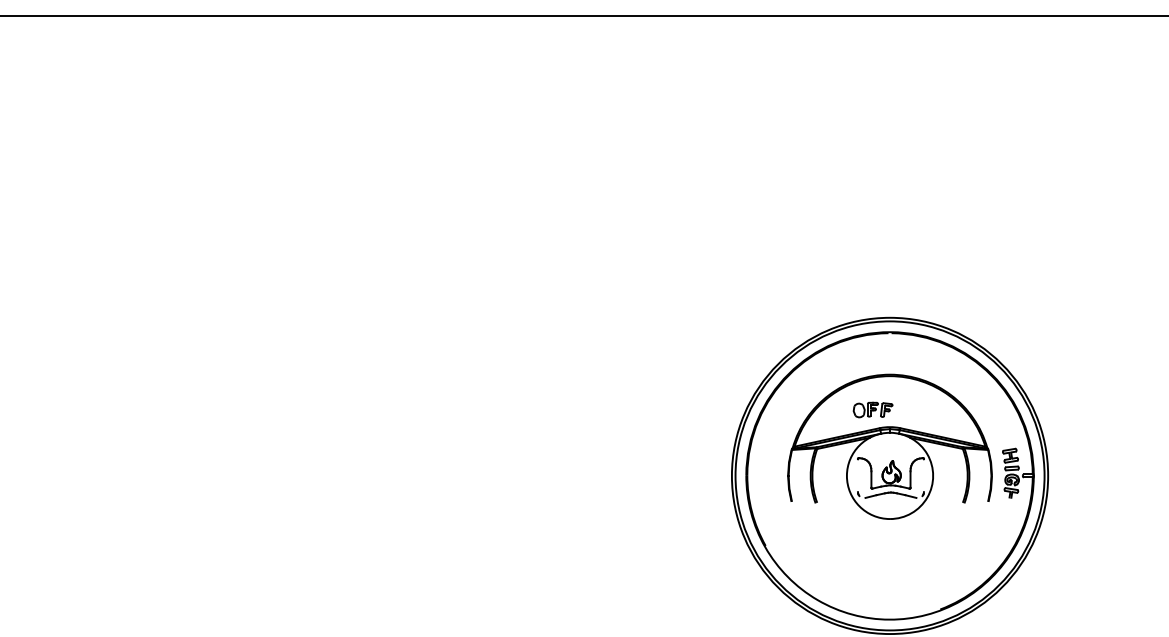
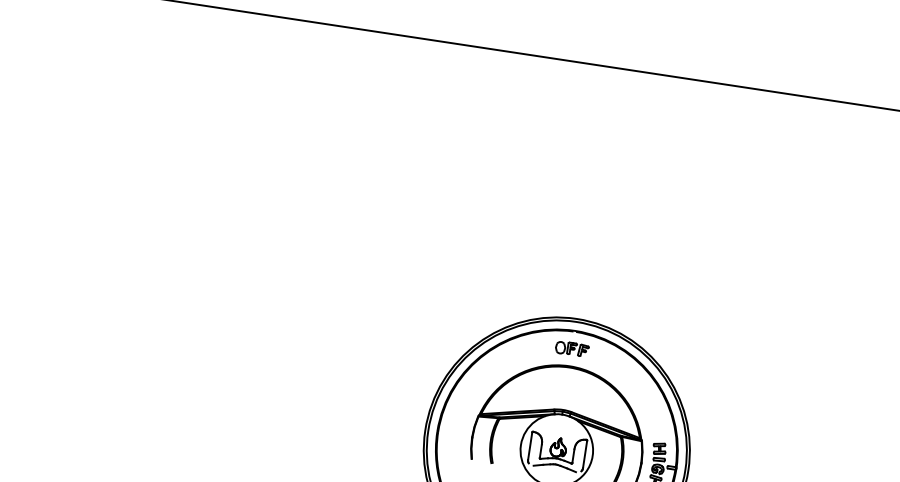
part: (872, 409) -> (571, 348), moved
line: (857, 475) -> (529, 446), added
line: (923, 475) -> (584, 454), added

